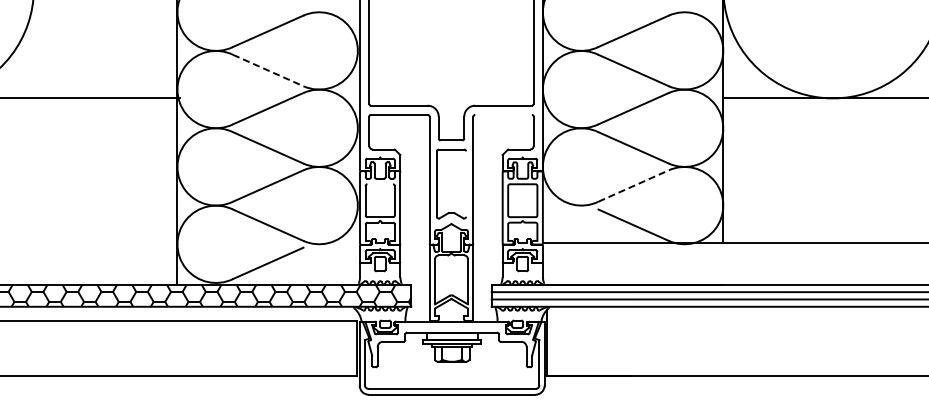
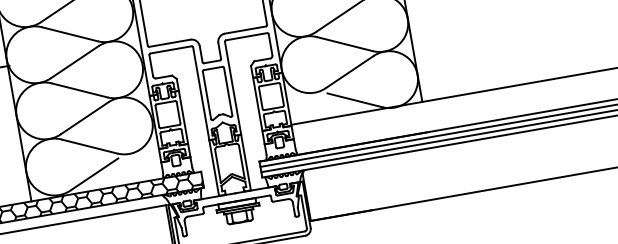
line: (268, 70) -> (70, 34), dashed -> solid
line: (503, 114) -> (246, 36), added
line: (466, 183) -> (228, 91), added
line: (380, 184) -> (166, 102), added
line: (633, 186) -> (349, 72), dashed -> solid

